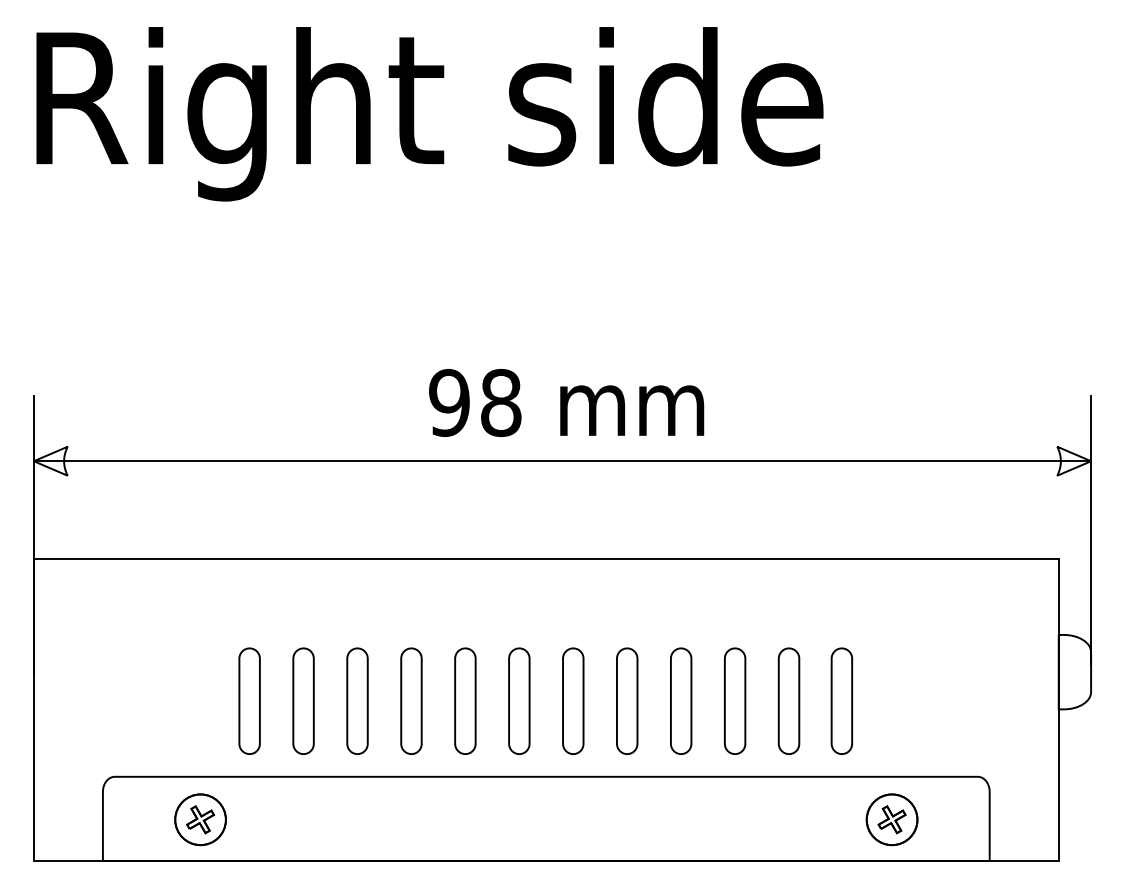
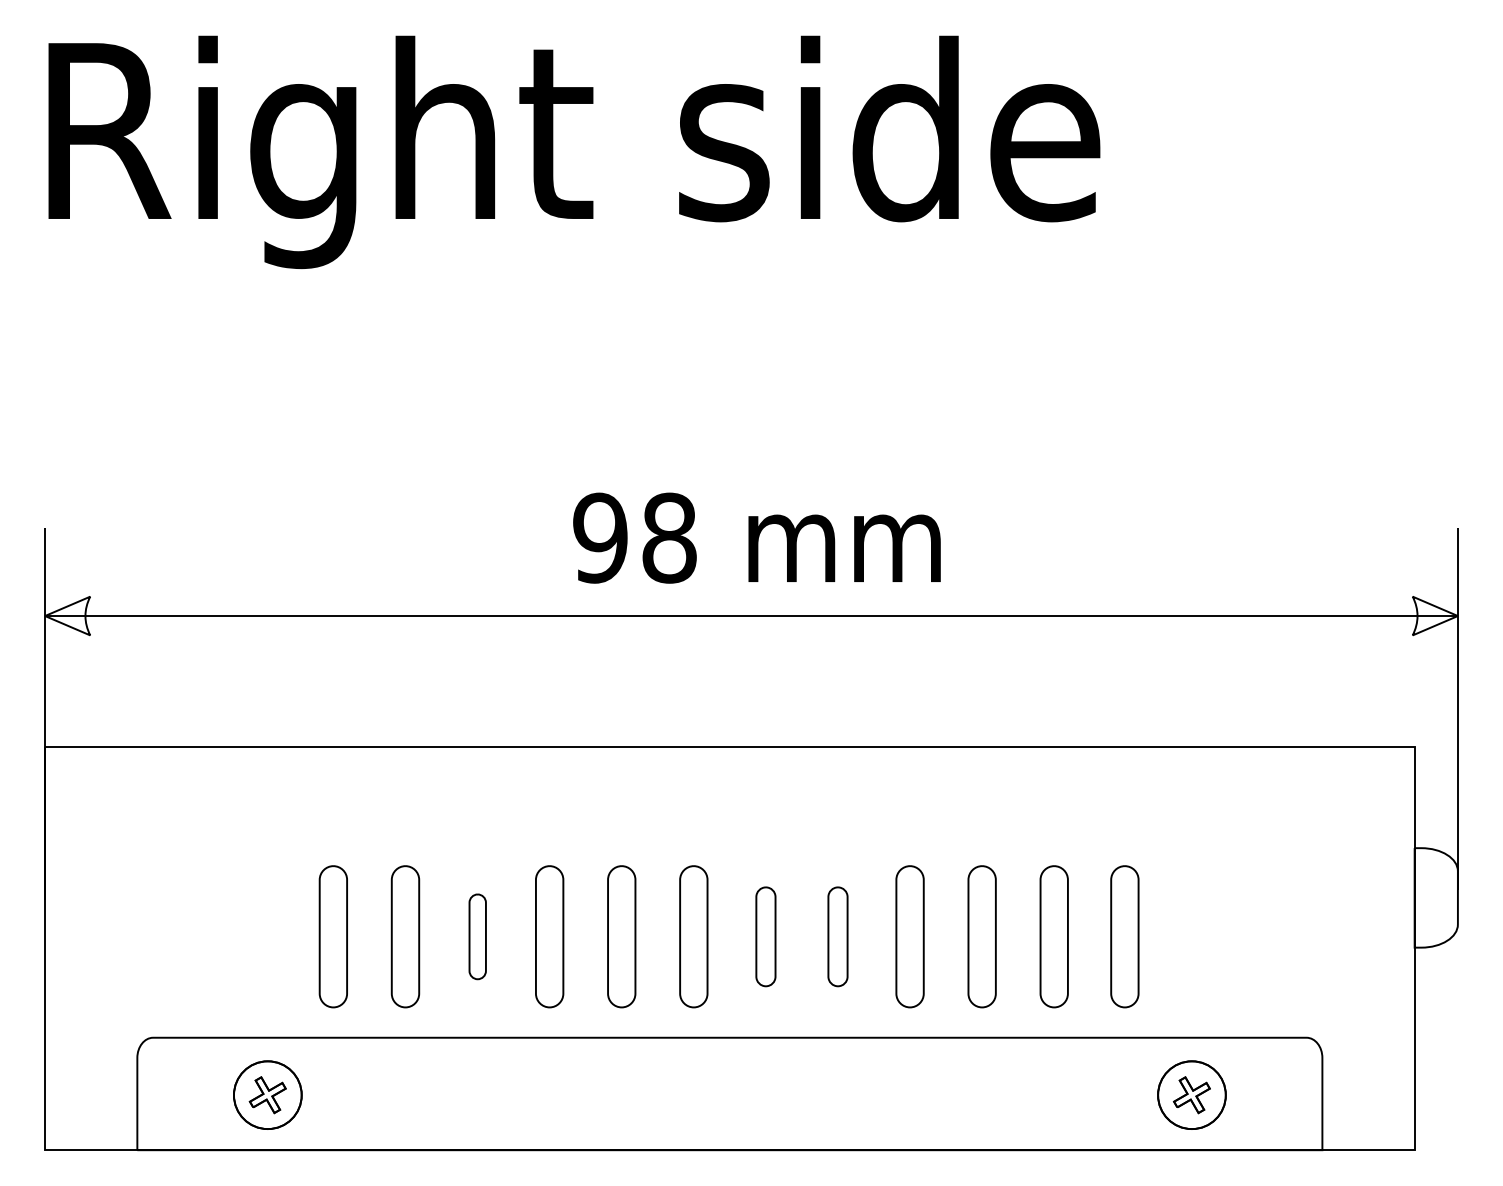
part: (357, 701) -> (477, 936), size x0.6
part: (572, 701) -> (765, 936), size x0.7
part: (626, 701) -> (837, 936), size x0.7

